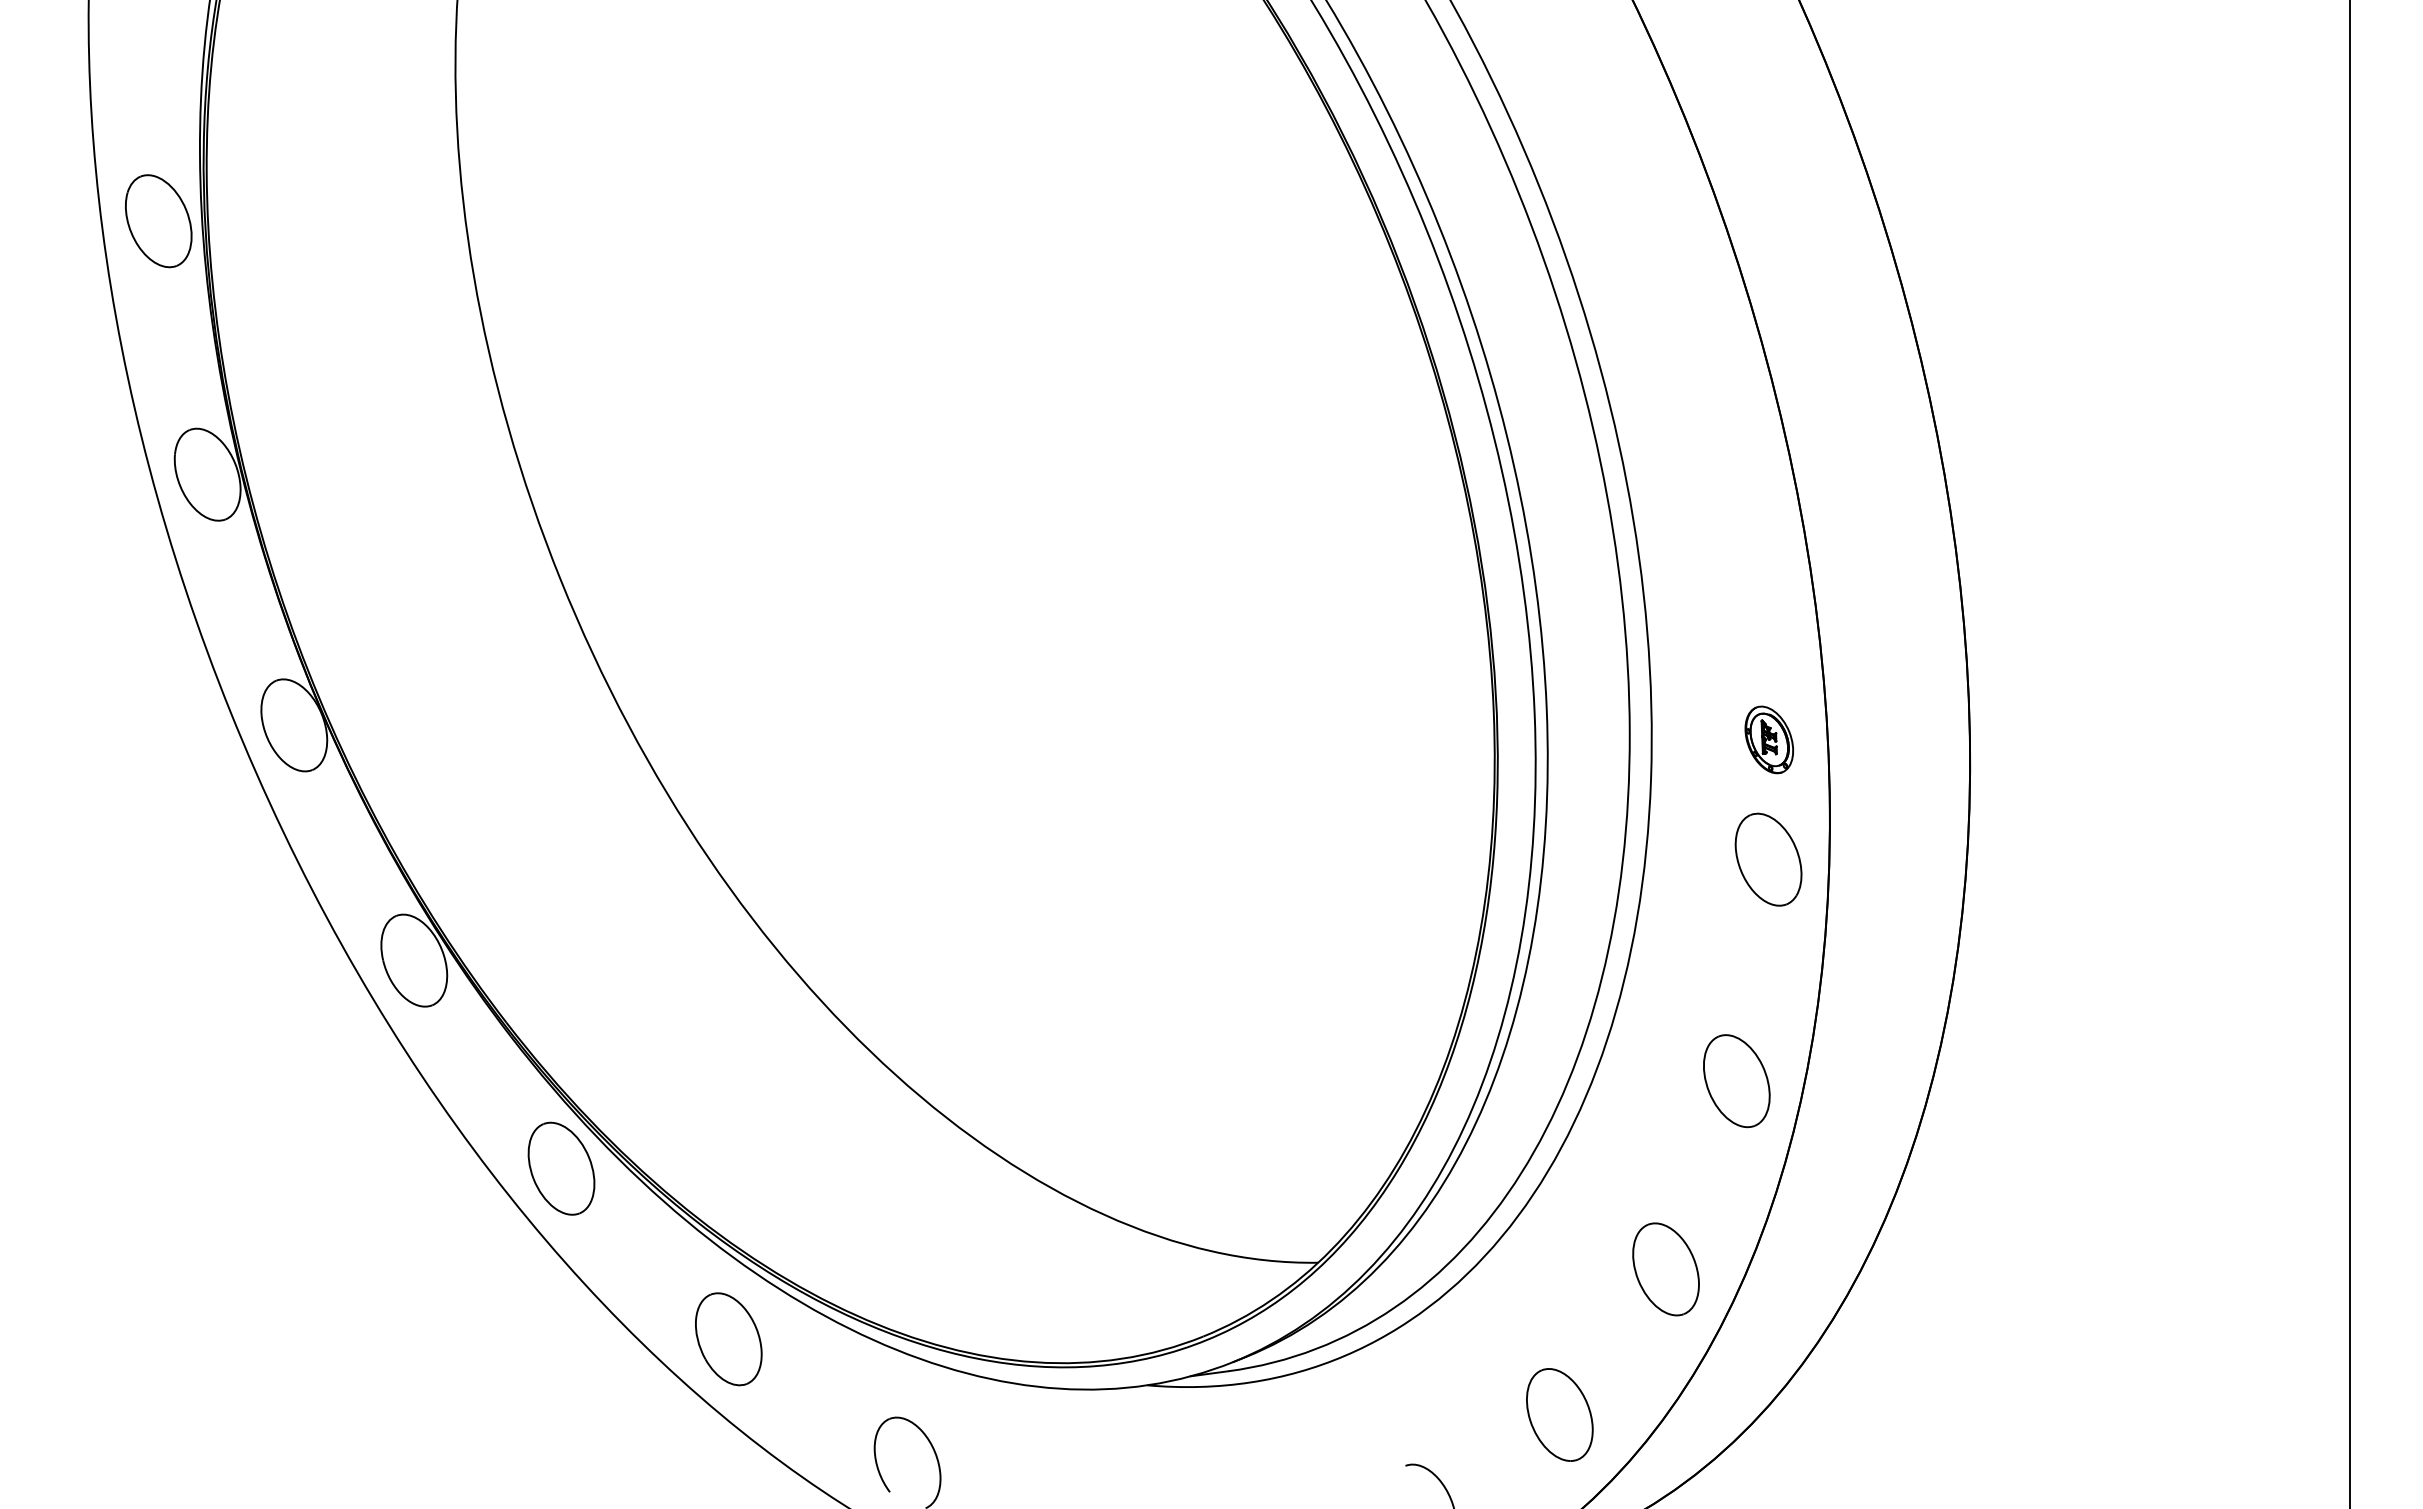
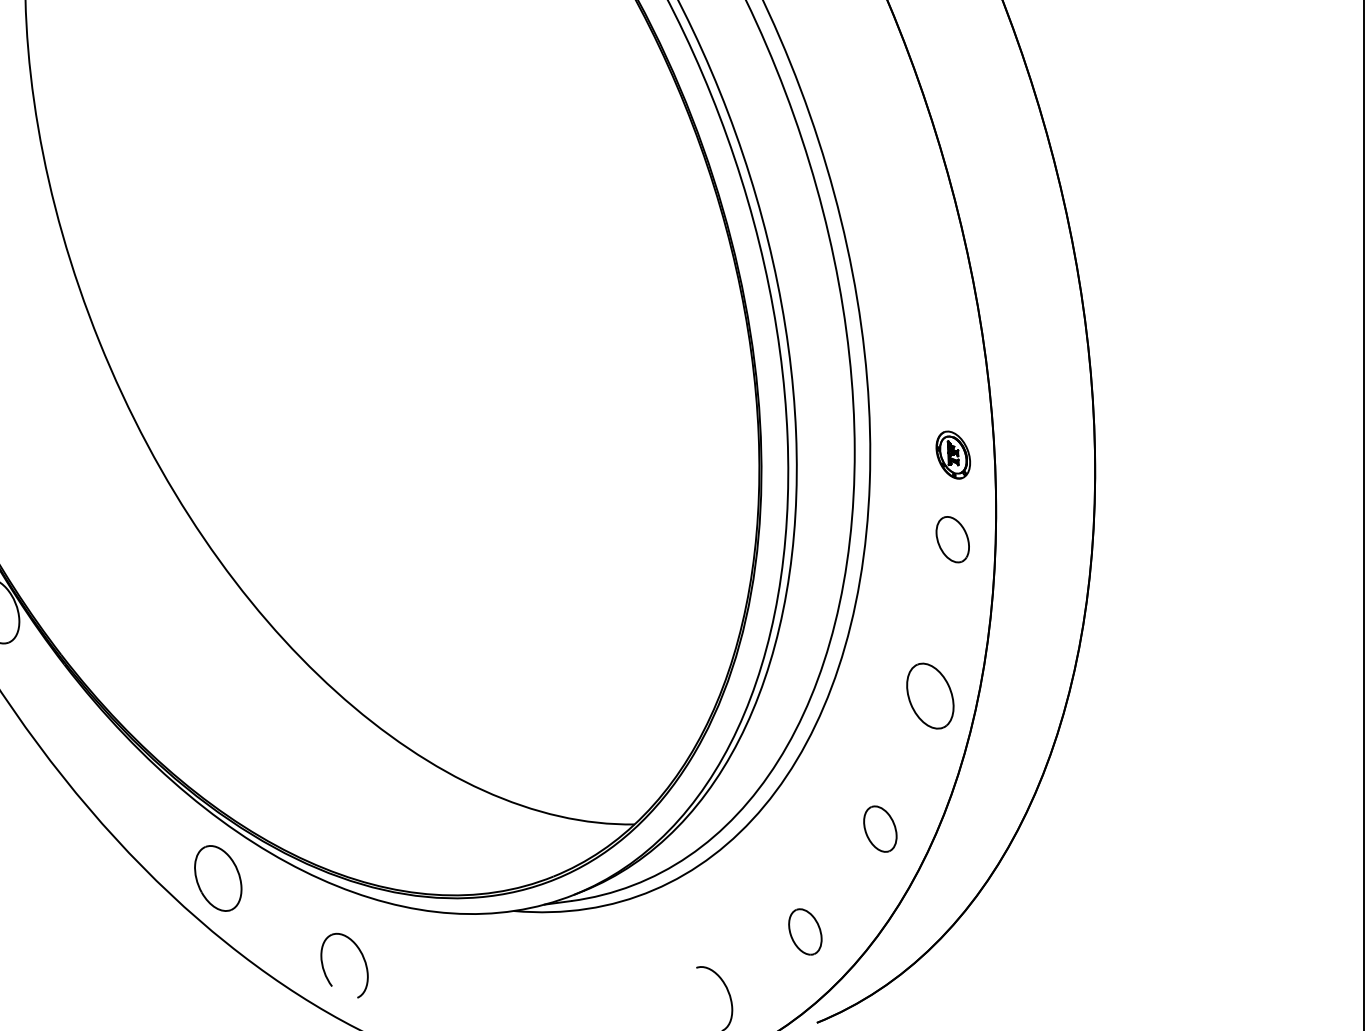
part: (1768, 859) -> (952, 539), size x0.7
part: (561, 1168) -> (100, 757), removed
part: (1665, 1269) -> (879, 829), size x0.7
part: (1559, 1414) -> (805, 931), size x0.7

